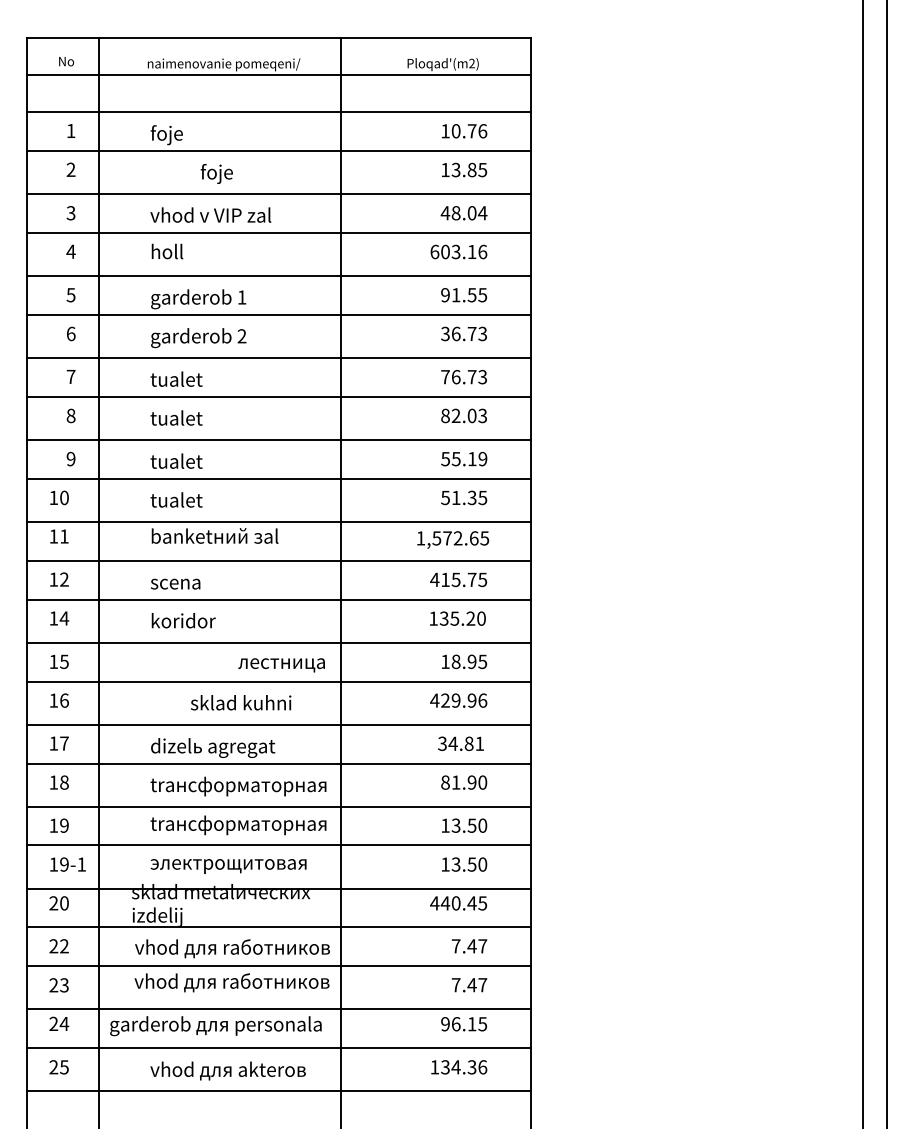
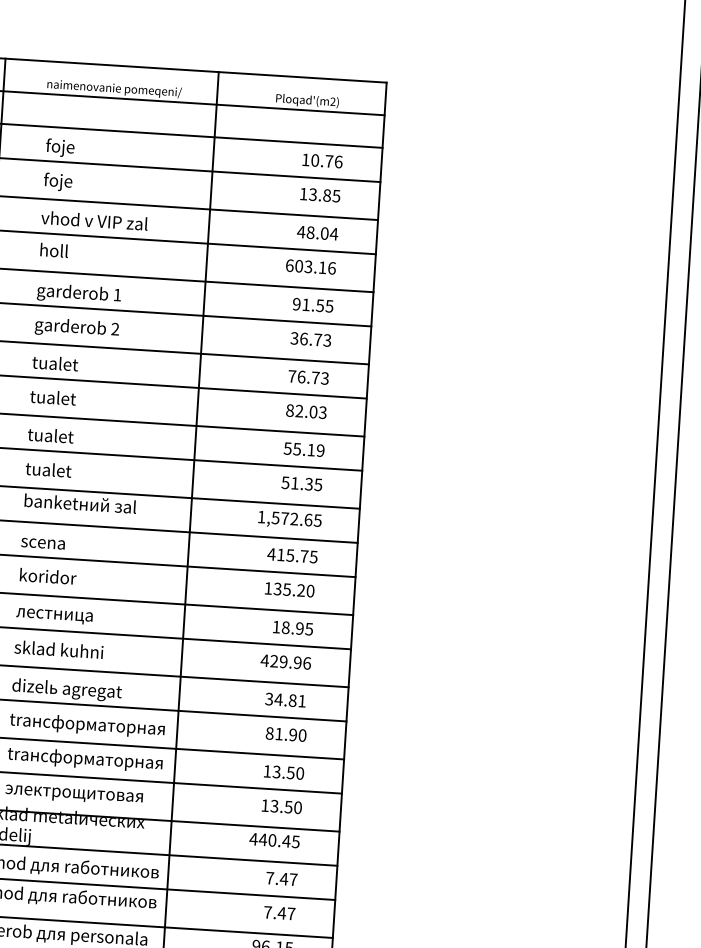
text: (216, 173) -> (57, 181), moved
text: (281, 665) -> (54, 616), moved
text: (241, 702) -> (59, 649), moved

